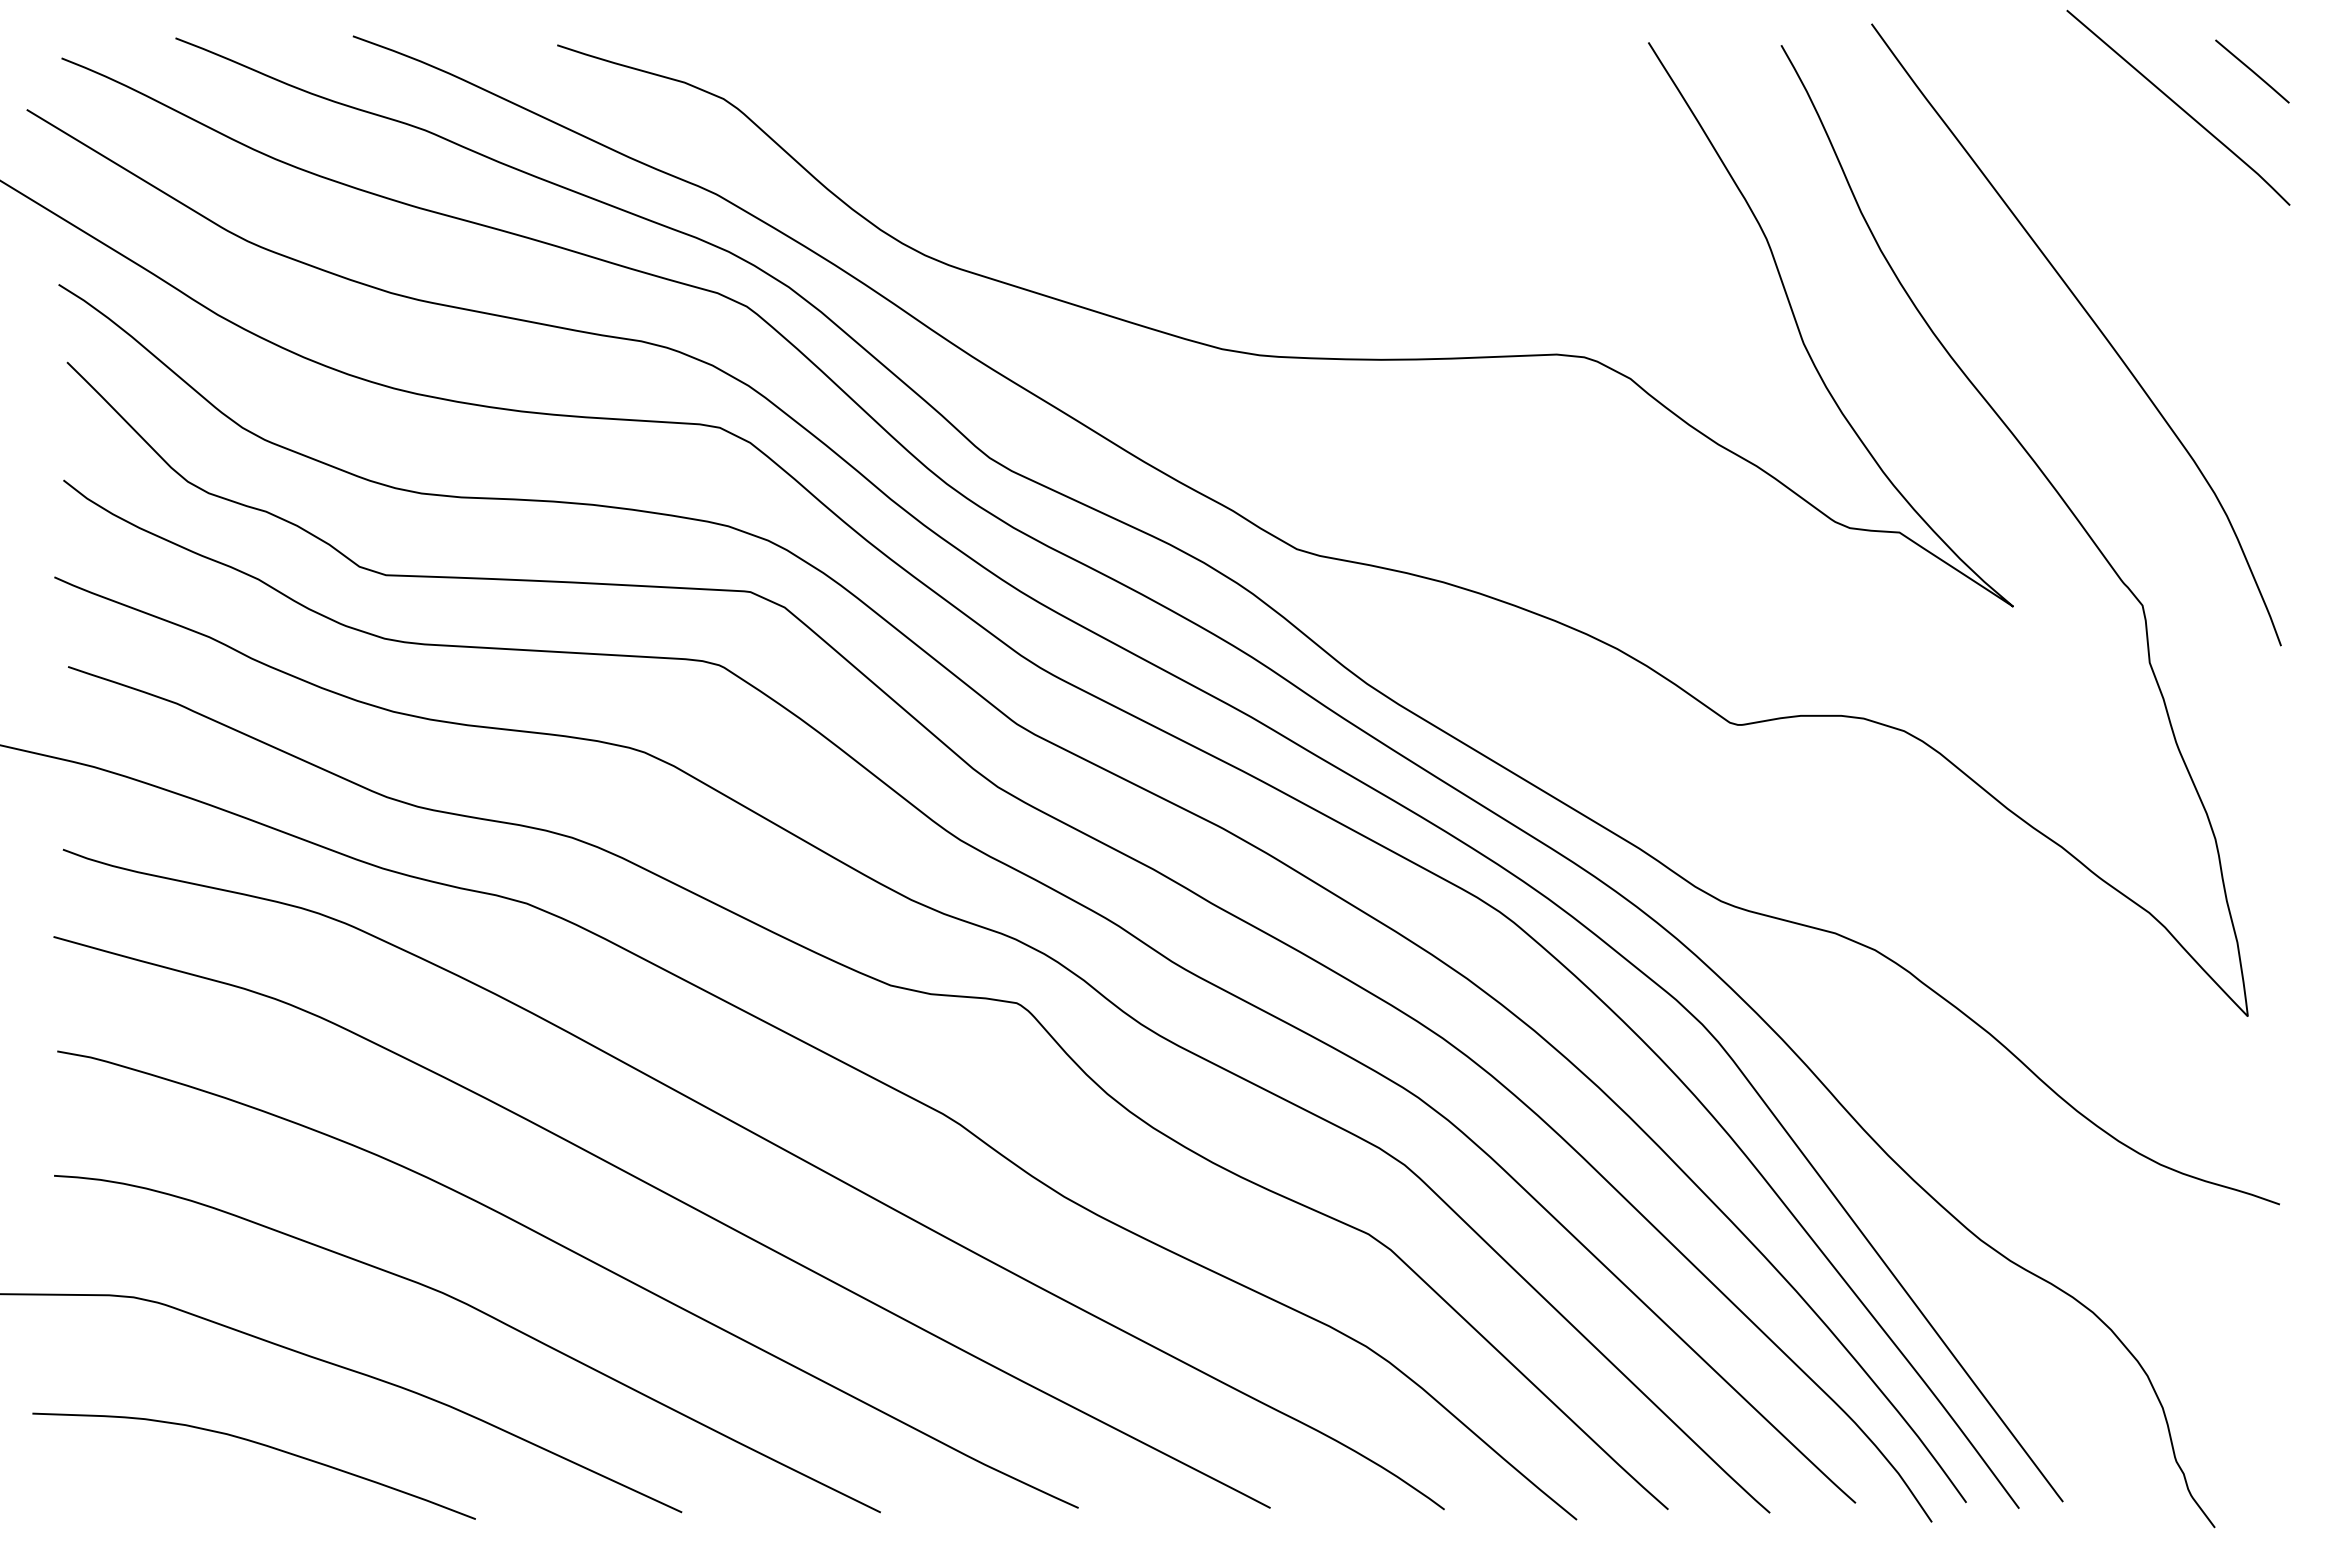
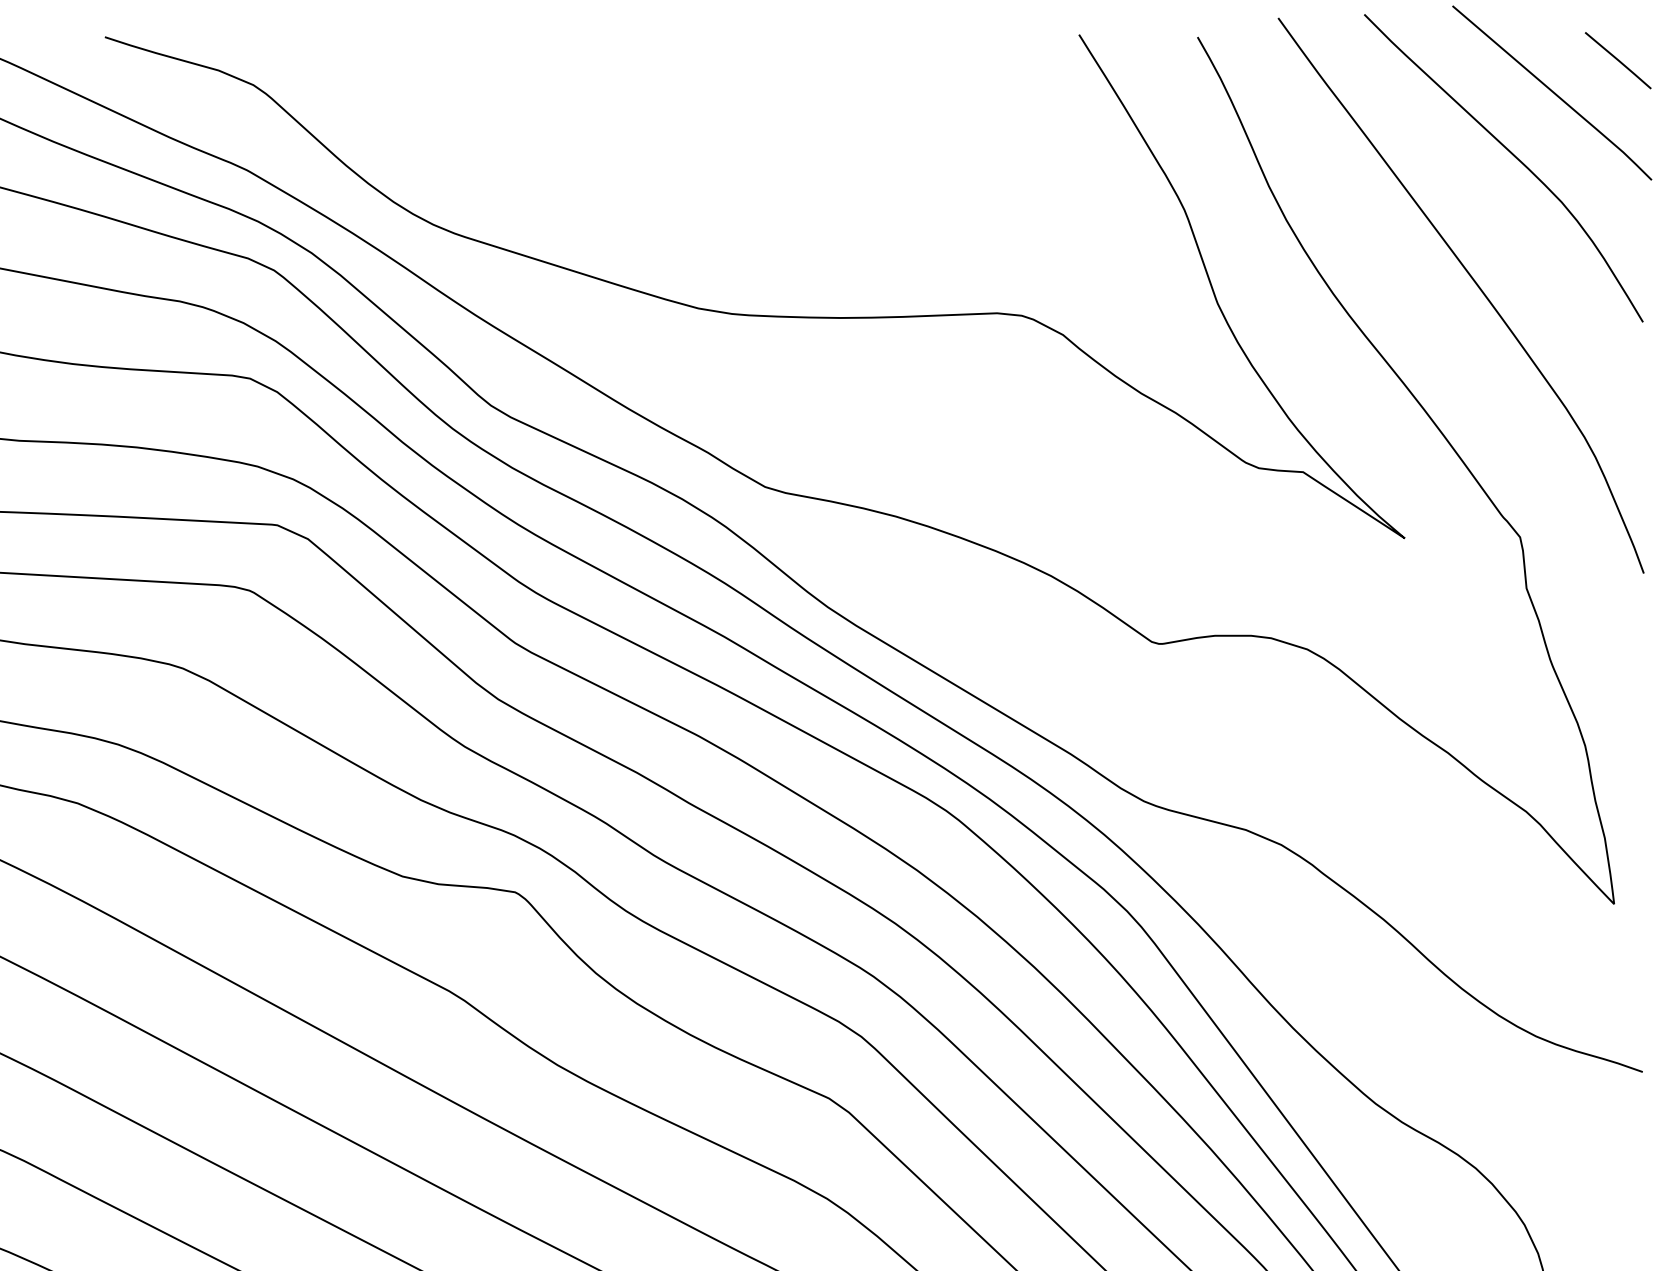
curve: (2132, 176) -> (1511, 154), added

